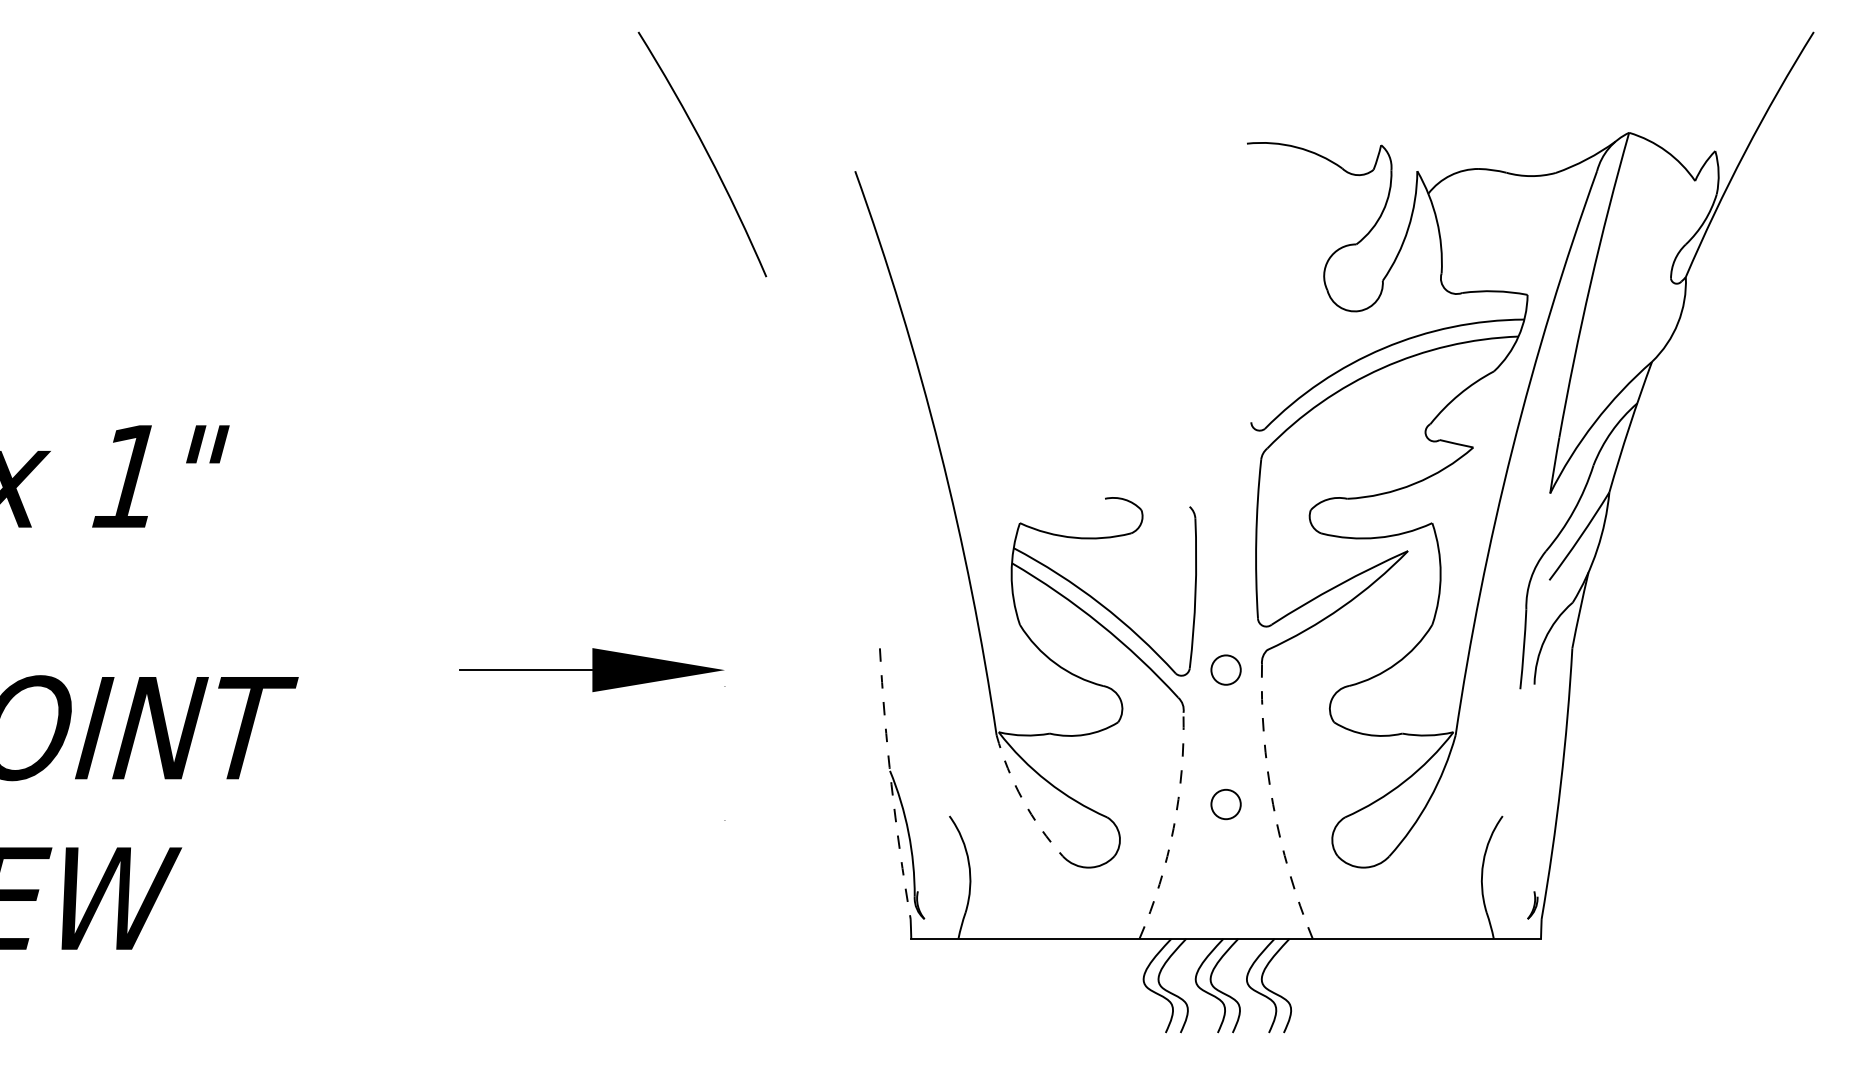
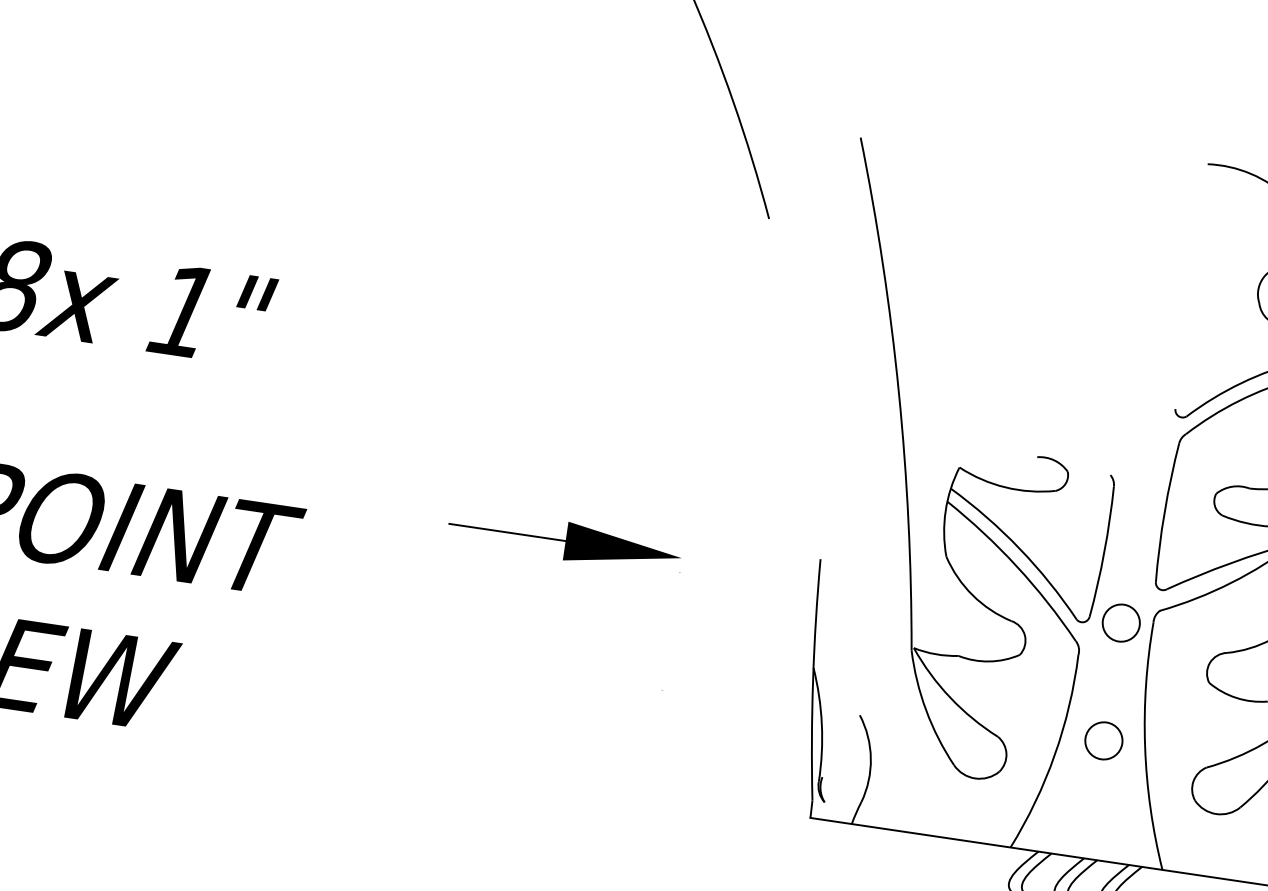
circle: (1225, 669) -> (1120, 622), size x1.43
arc: (891, 784) -> (813, 680), dashed -> solid
arc: (1022, 799) -> (926, 710), dashed -> solid
circle: (1225, 804) -> (1103, 740), size x1.43
arc: (1273, 804) -> (1145, 747), dashed -> solid
arc: (1173, 828) -> (1054, 755), dashed -> solid

